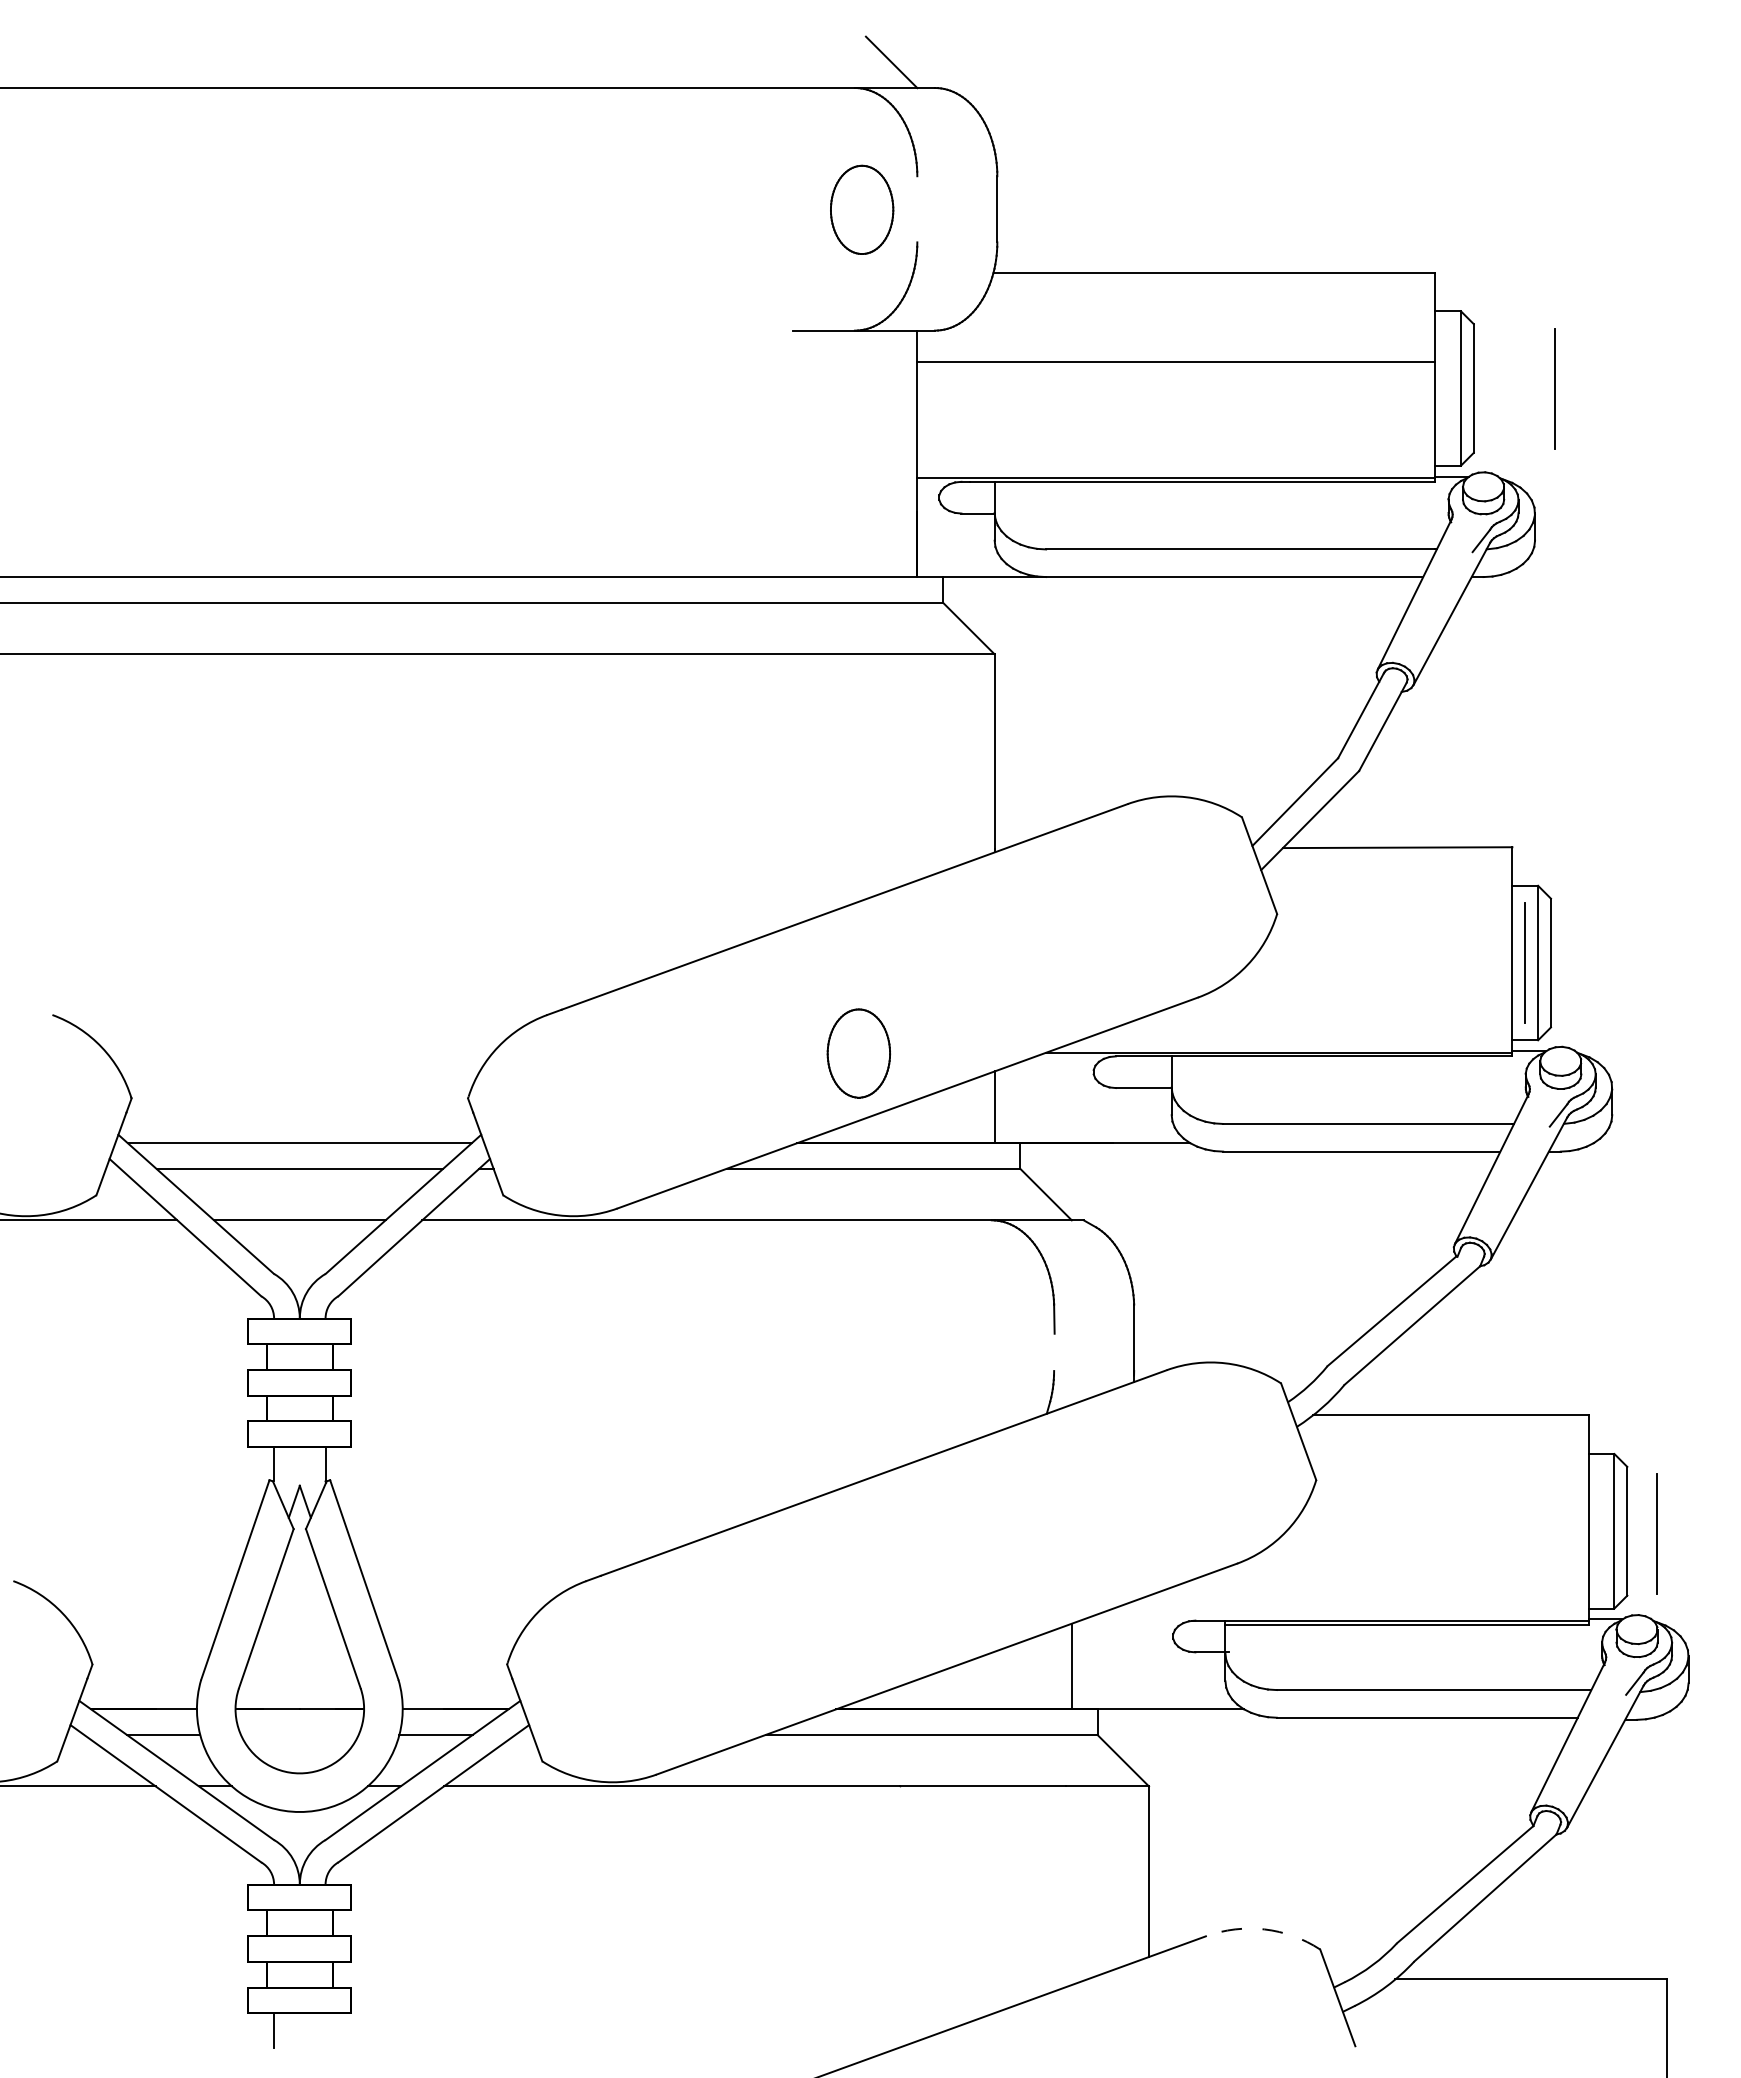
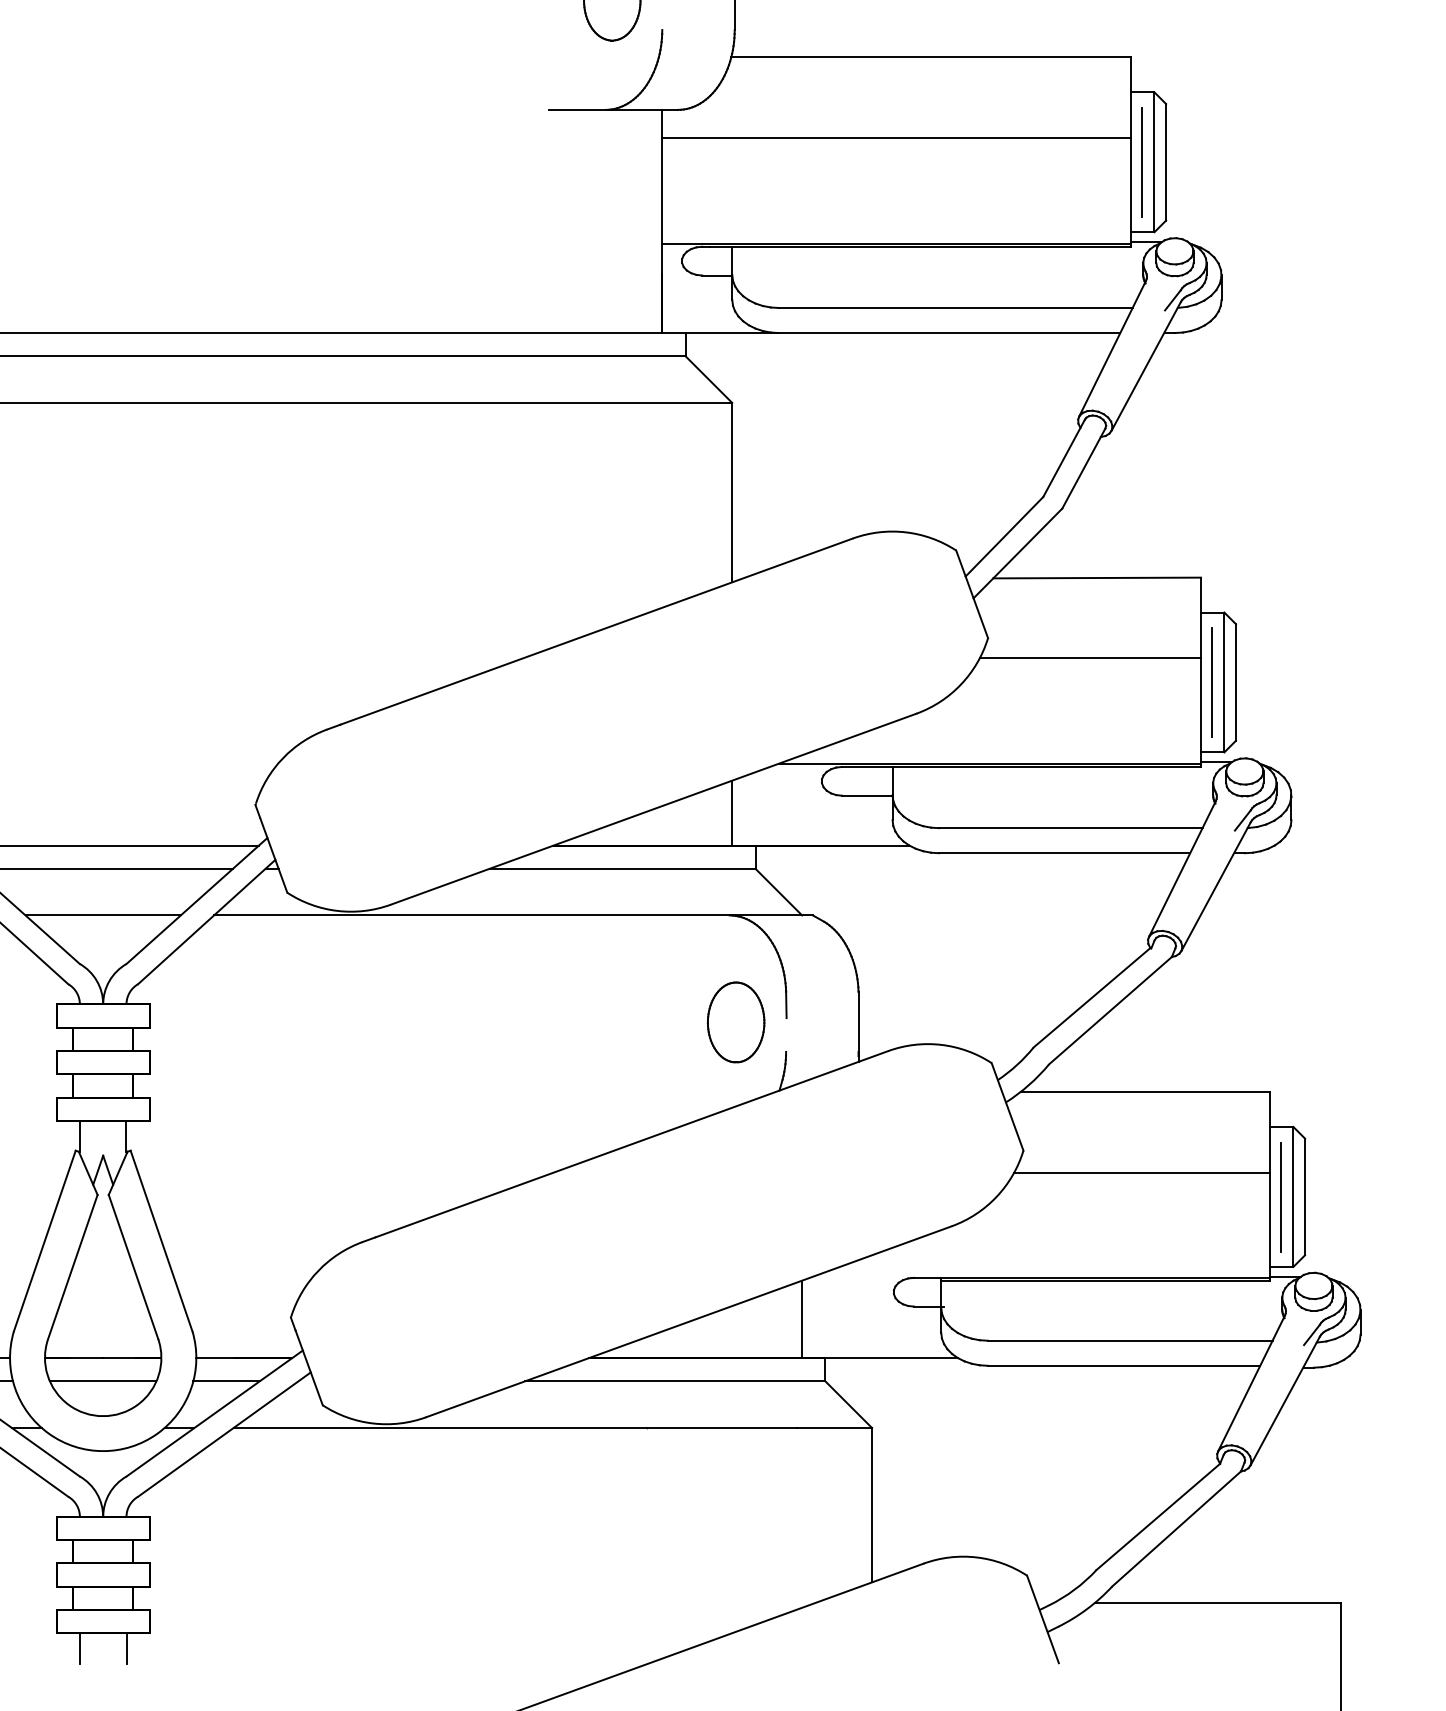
line: (1554, 388) -> (1142, 162), moved
line: (1390, 936) -> (1090, 658), added
part: (858, 1053) -> (735, 1022), moved
line: (1446, 1504) -> (1141, 1172), added
line: (1656, 1533) -> (1280, 1197), moved
line: (299, 1734) -> (102, 1380), added
arc: (1264, 1929) -> (976, 1557), dashed -> solid
line: (325, 2030) -> (126, 1648), added

